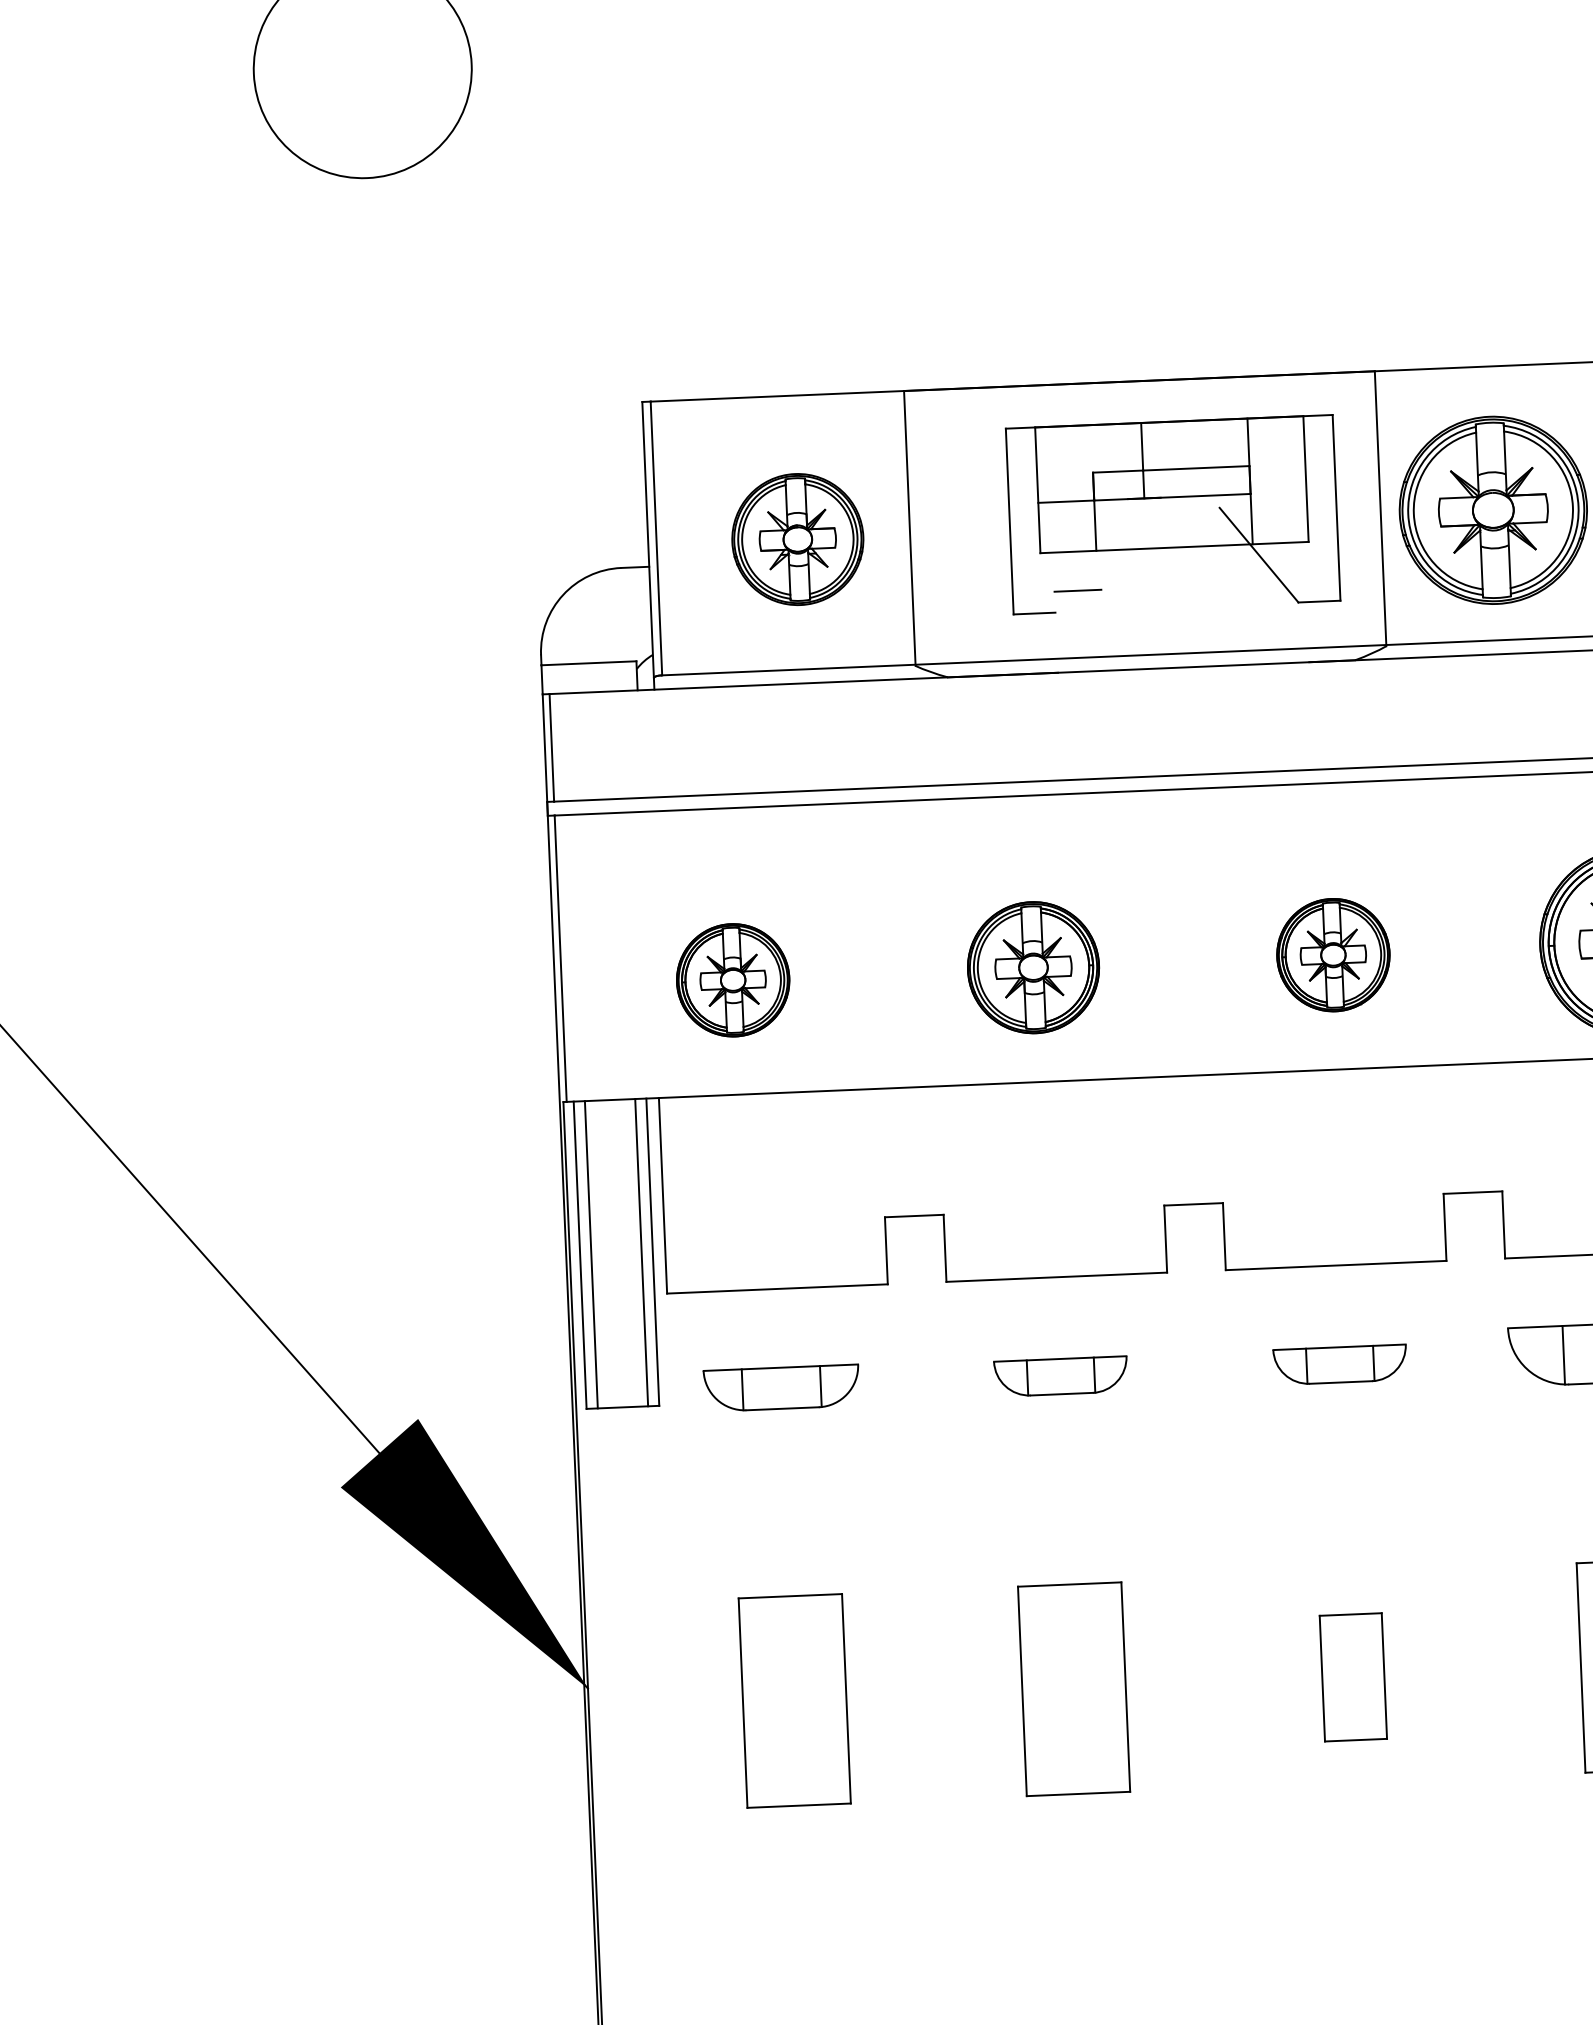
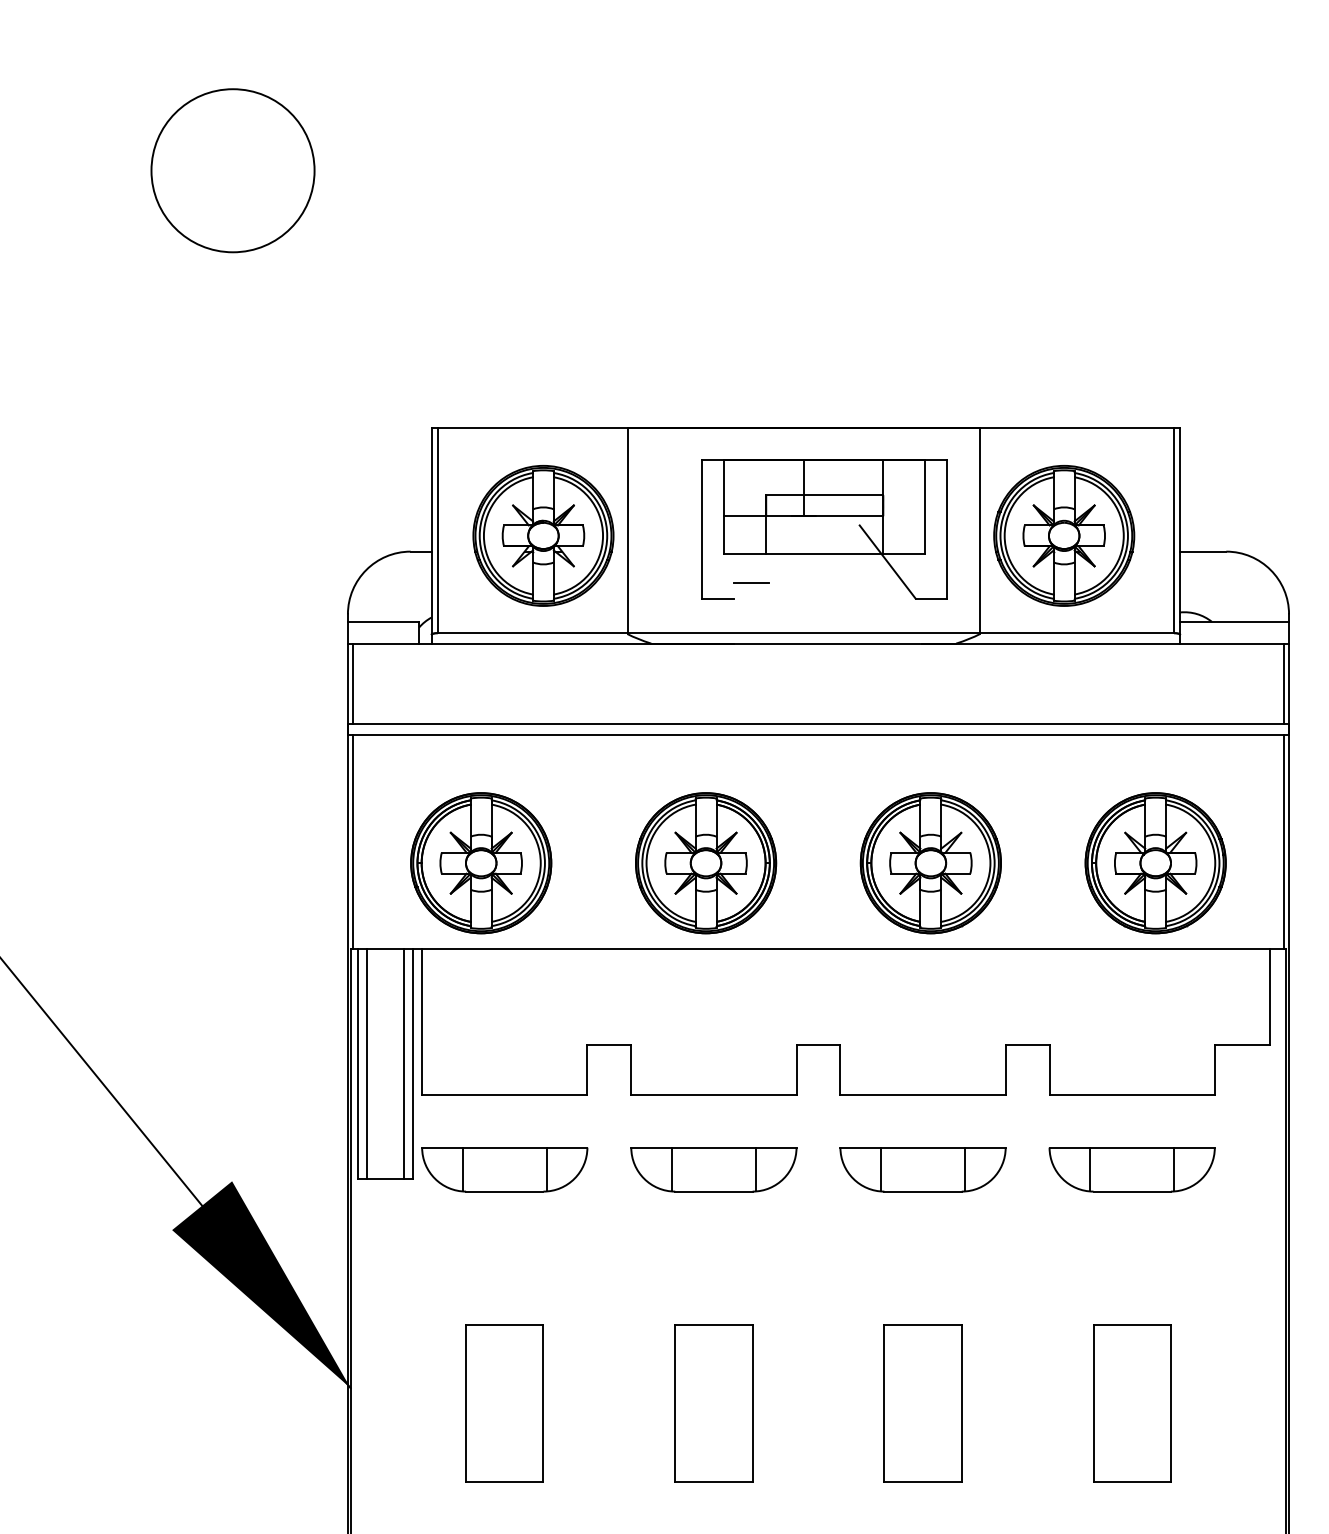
part: (797, 538) -> (543, 535), size x1.43
part: (1333, 955) -> (930, 863), size x1.67
part: (1033, 967) -> (706, 863), size x1.43
part: (733, 980) -> (481, 863), size x1.67
part: (1339, 1364) -> (922, 1169), size x1.67
part: (1060, 1376) -> (713, 1169), size x1.67
part: (781, 1387) -> (504, 1169), size x1.43
part: (1352, 1677) -> (922, 1403), size x1.67

